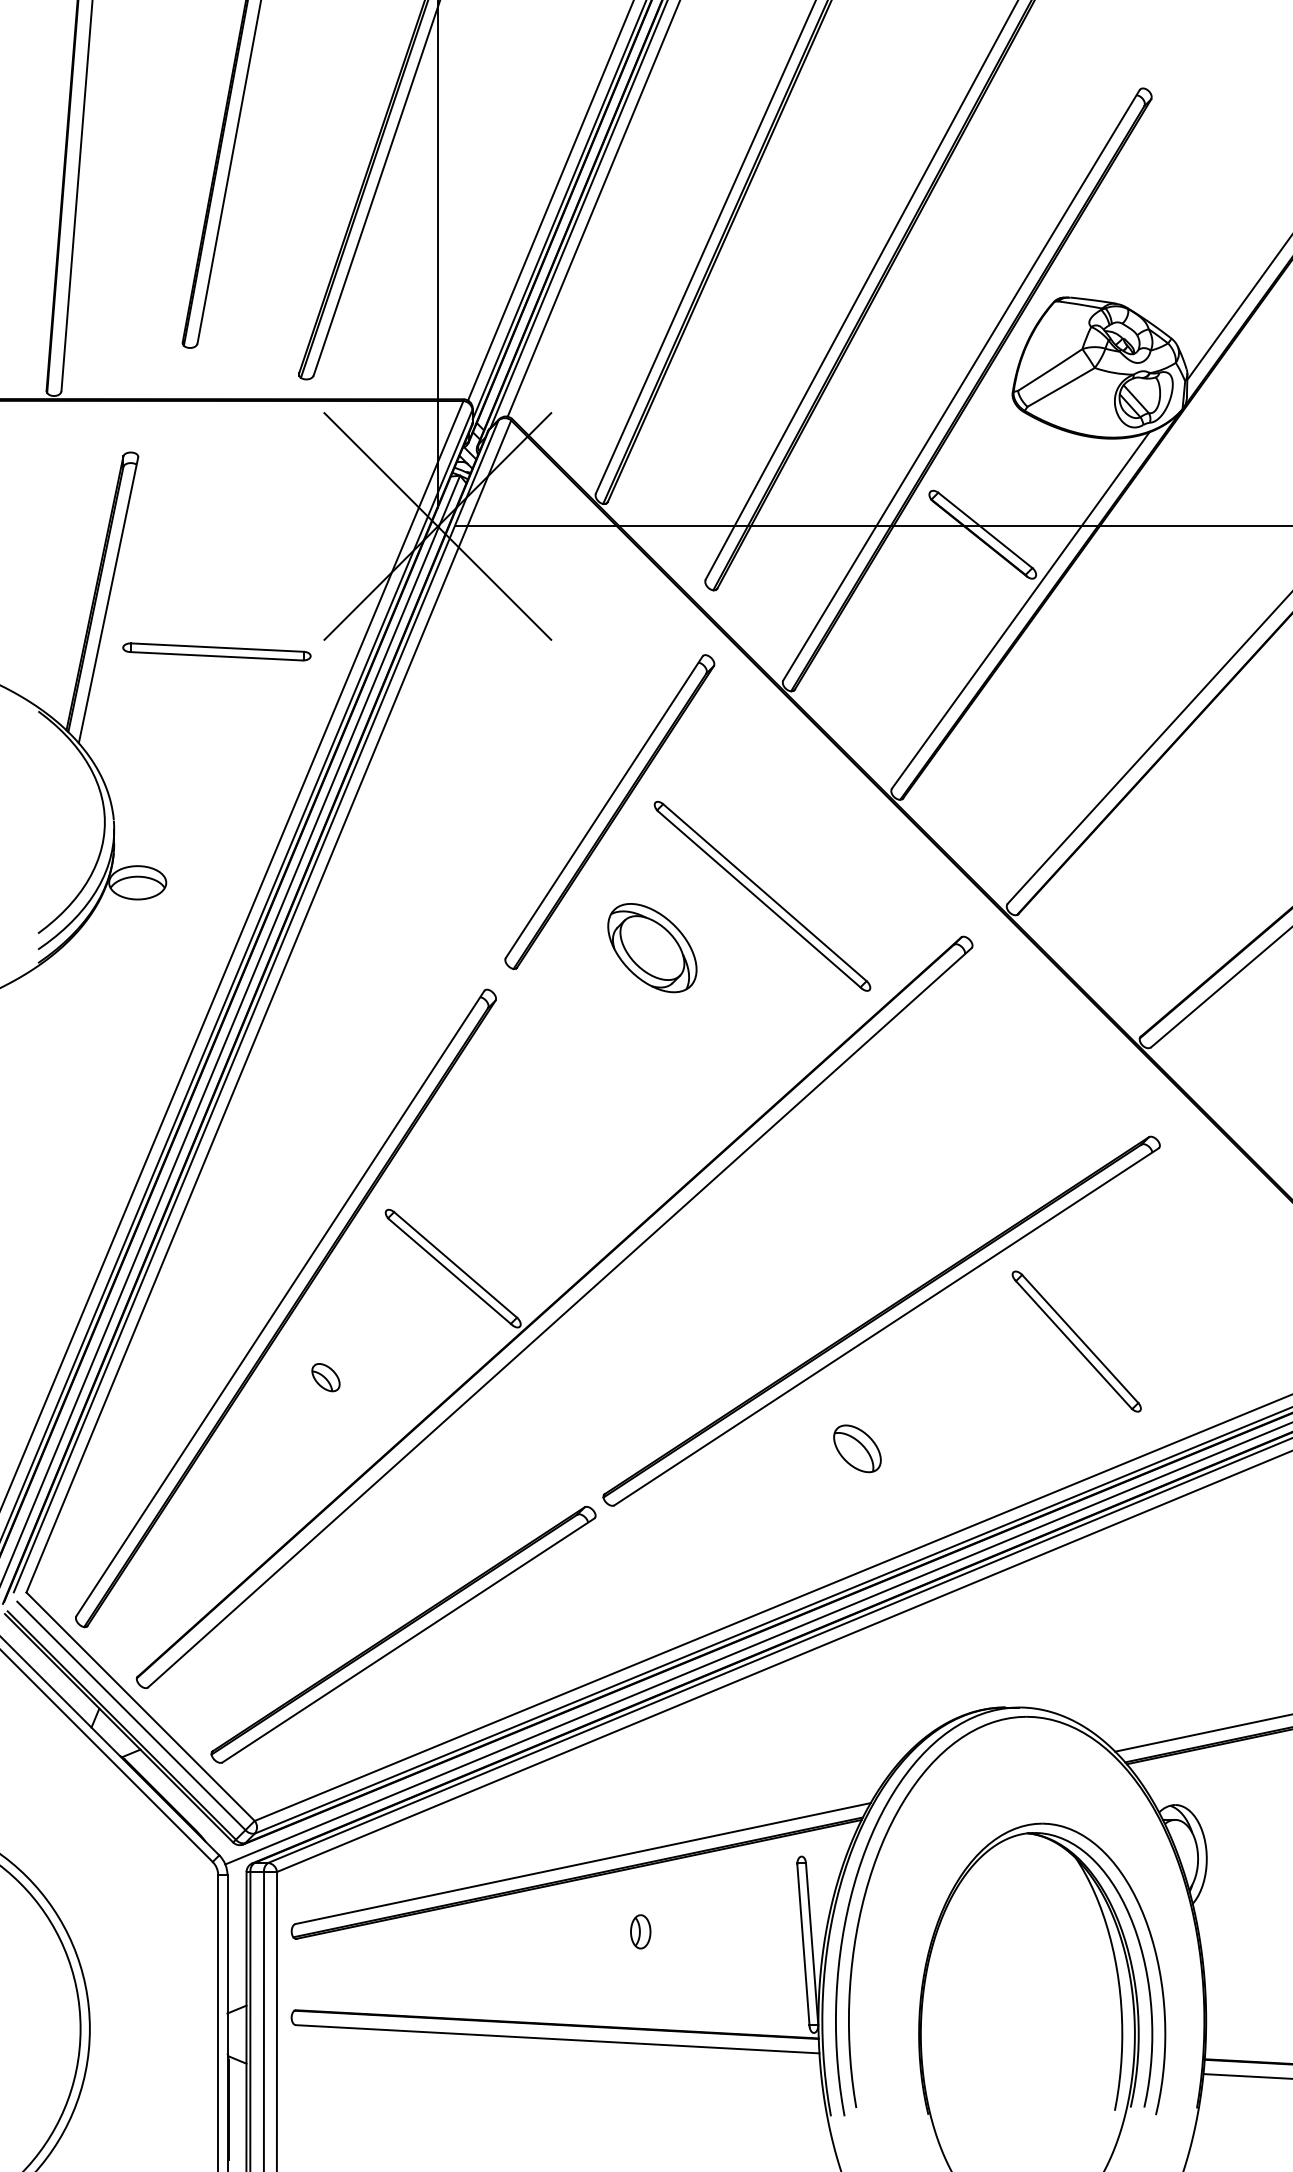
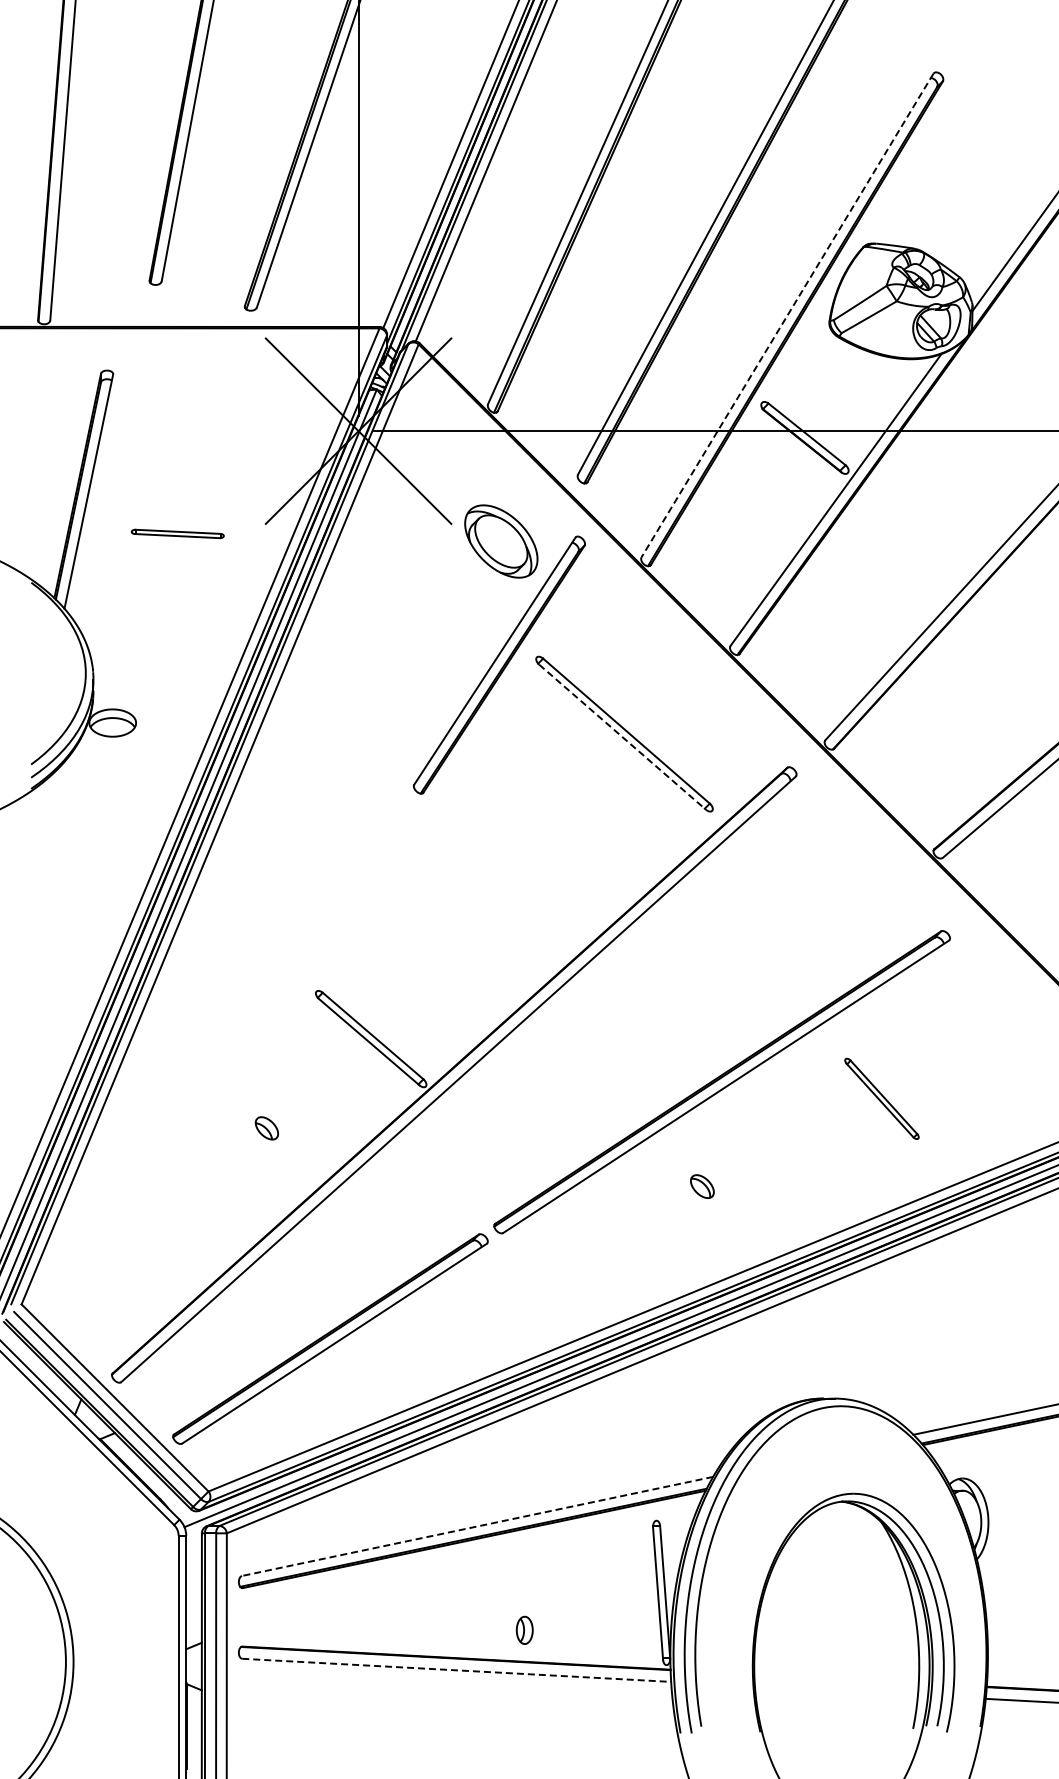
line: (961, 385) -> (787, 315), solid -> dashed
part: (216, 651) -> (177, 533), size x0.6
line: (760, 900) -> (622, 737), solid -> dashed
part: (652, 948) -> (501, 541), moved
part: (286, 1308) -> (234, 1071), removed
part: (1076, 1341) -> (881, 1098), size x0.7
part: (857, 1448) -> (702, 1186), size x0.6
line: (583, 1863) -> (477, 1526), solid -> dashed
part: (640, 1930) -> (524, 1629), moved
line: (557, 2039) -> (456, 1670), solid -> dashed

